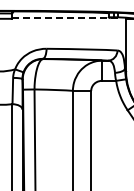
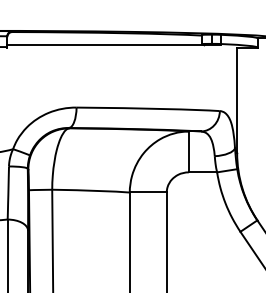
line: (65, 17) -> (114, 44), dashed -> solid

